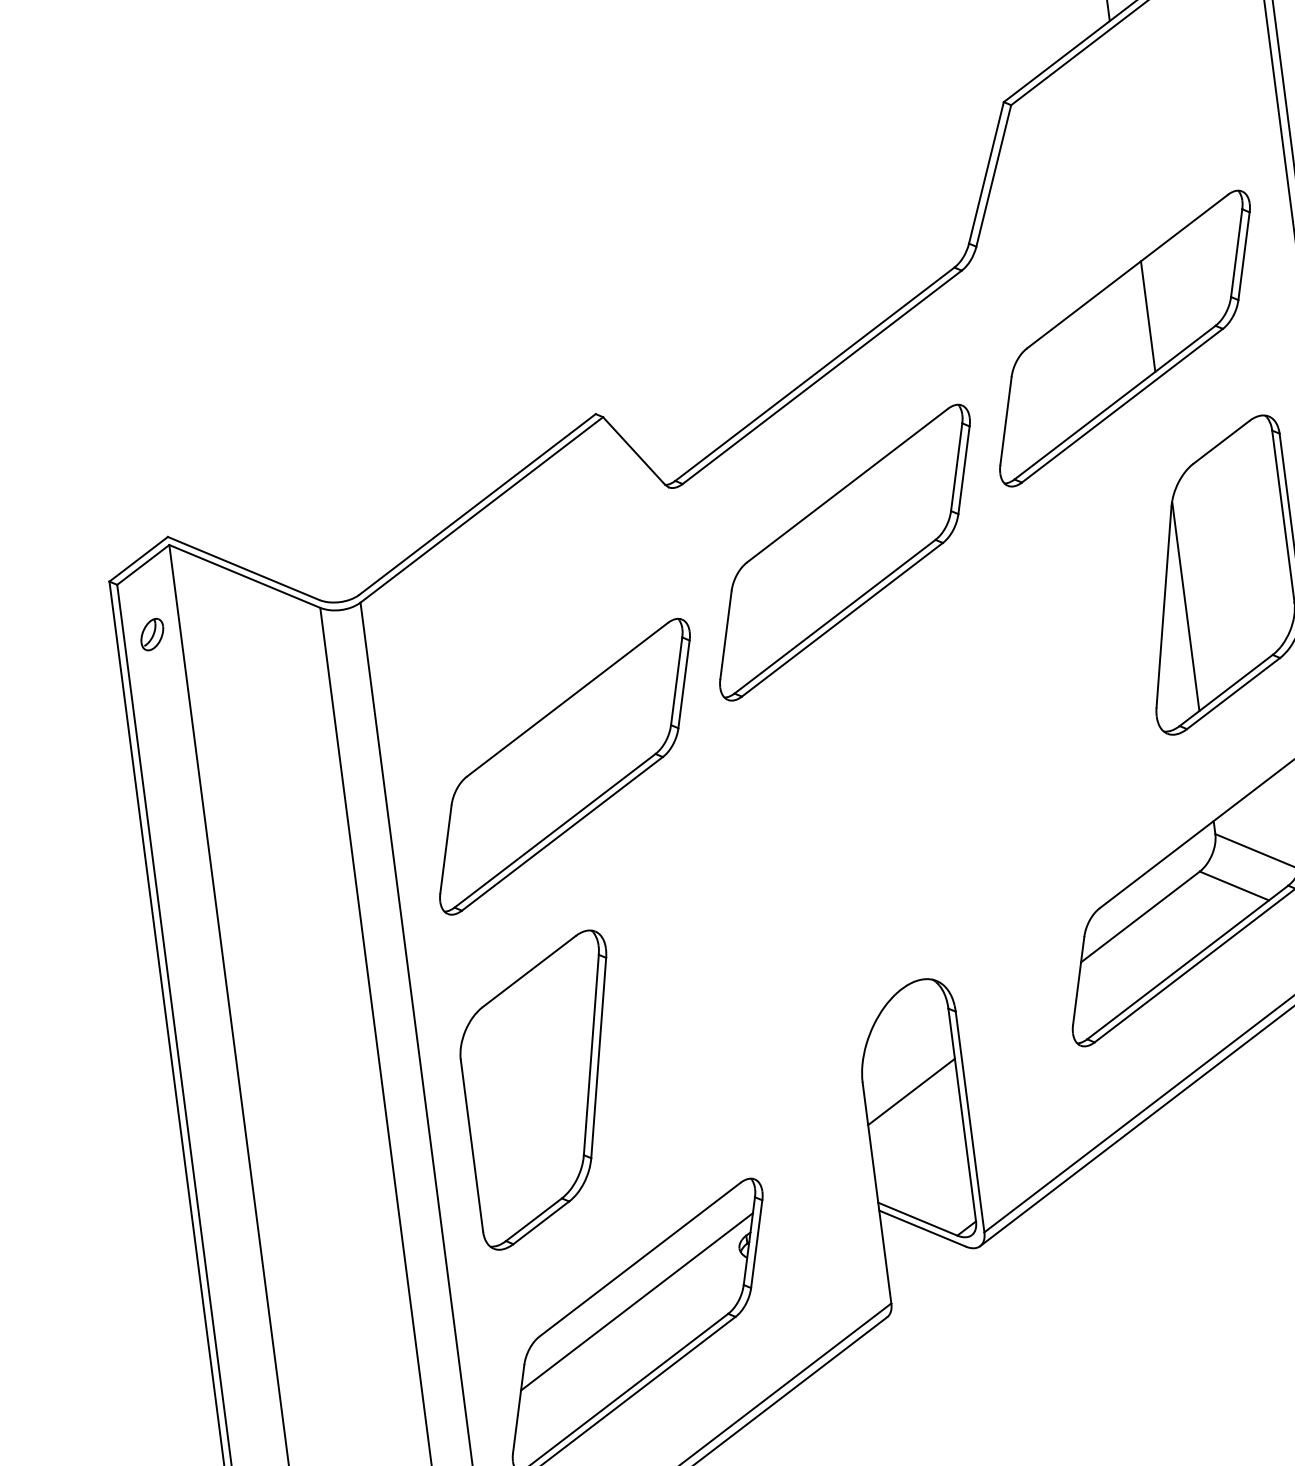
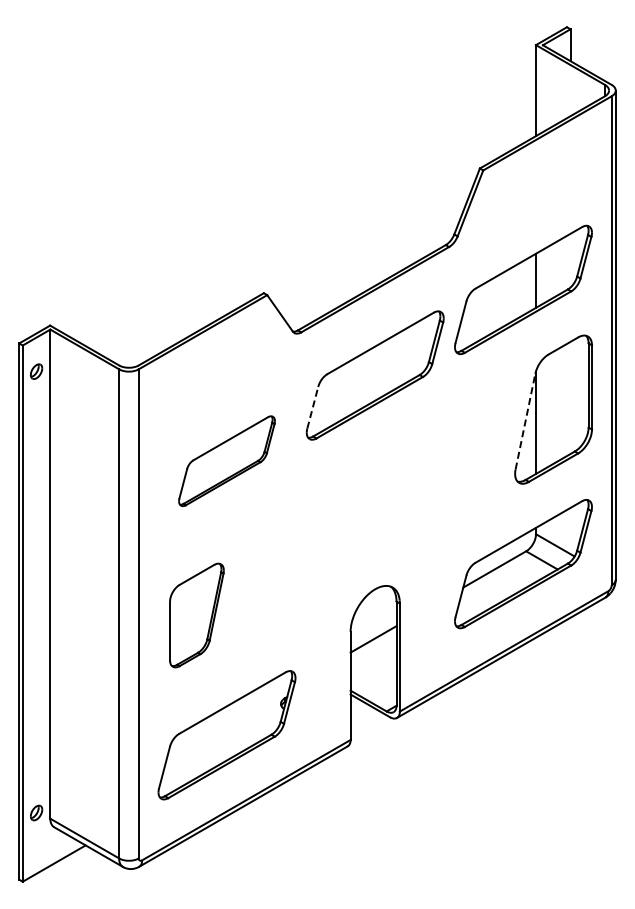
line: (1164, 606) -> (525, 421), solid -> dashed
line: (725, 634) -> (312, 407), solid -> dashed
part: (564, 767) -> (226, 461), size x0.7
part: (543, 1090) -> (196, 615), size x0.7
line: (635, 1300) -> (227, 722), removed

